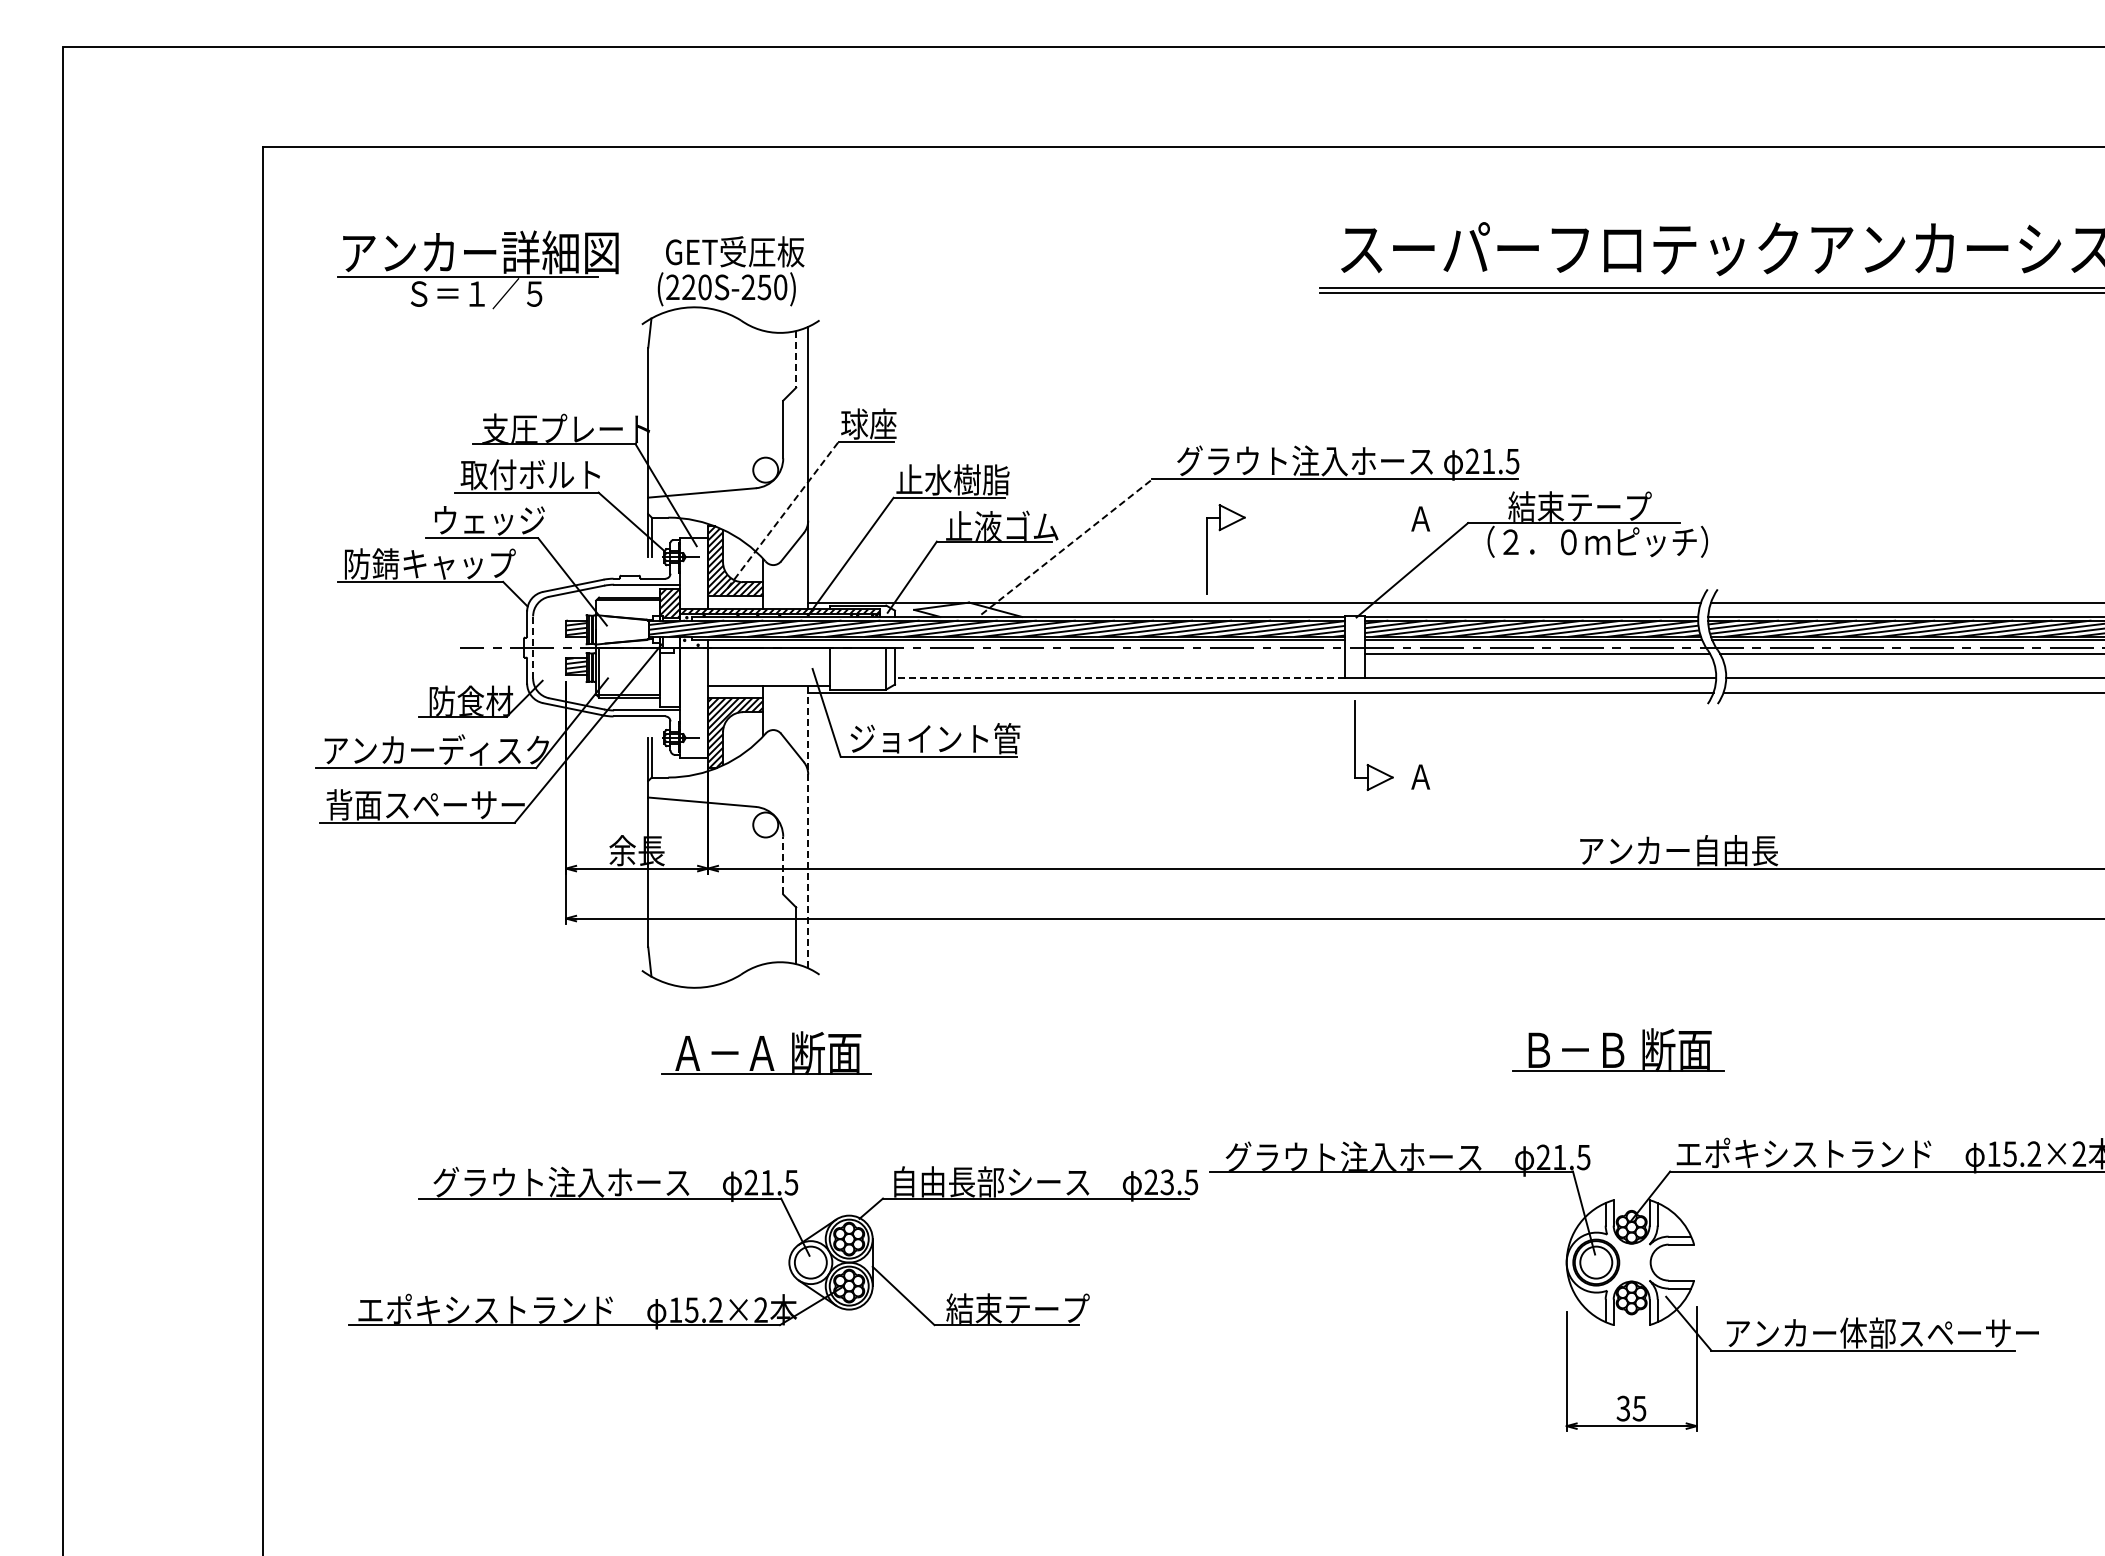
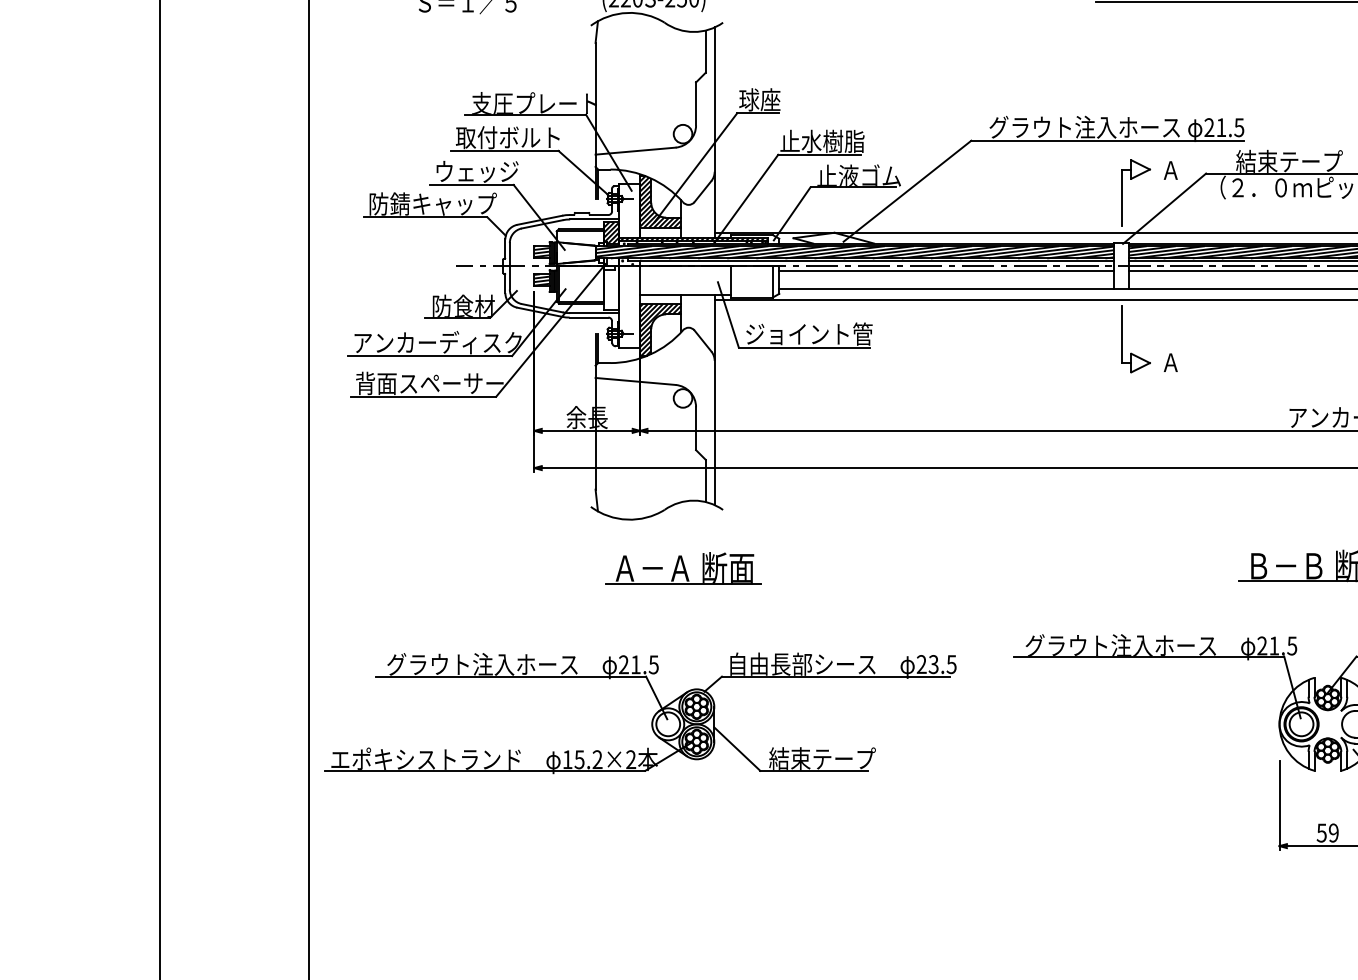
line: (796, 359) -> (705, 51), dashed -> solid
line: (783, 515) -> (696, 167), dashed -> solid
line: (1067, 546) -> (907, 191), dashed -> solid
part: (1207, 549) -> (1122, 193), moved
line: (533, 647) -> (510, 266), dashed -> solid
line: (1119, 654) -> (946, 271), added
line: (1119, 677) -> (946, 288), dashed -> solid
line: (808, 827) -> (714, 400), dashed -> solid
line: (783, 865) -> (696, 428), dashed -> solid
part: (790, 1252) -> (653, 716), moved
text: (1631, 1408) -> (1327, 832), 35 -> 59

